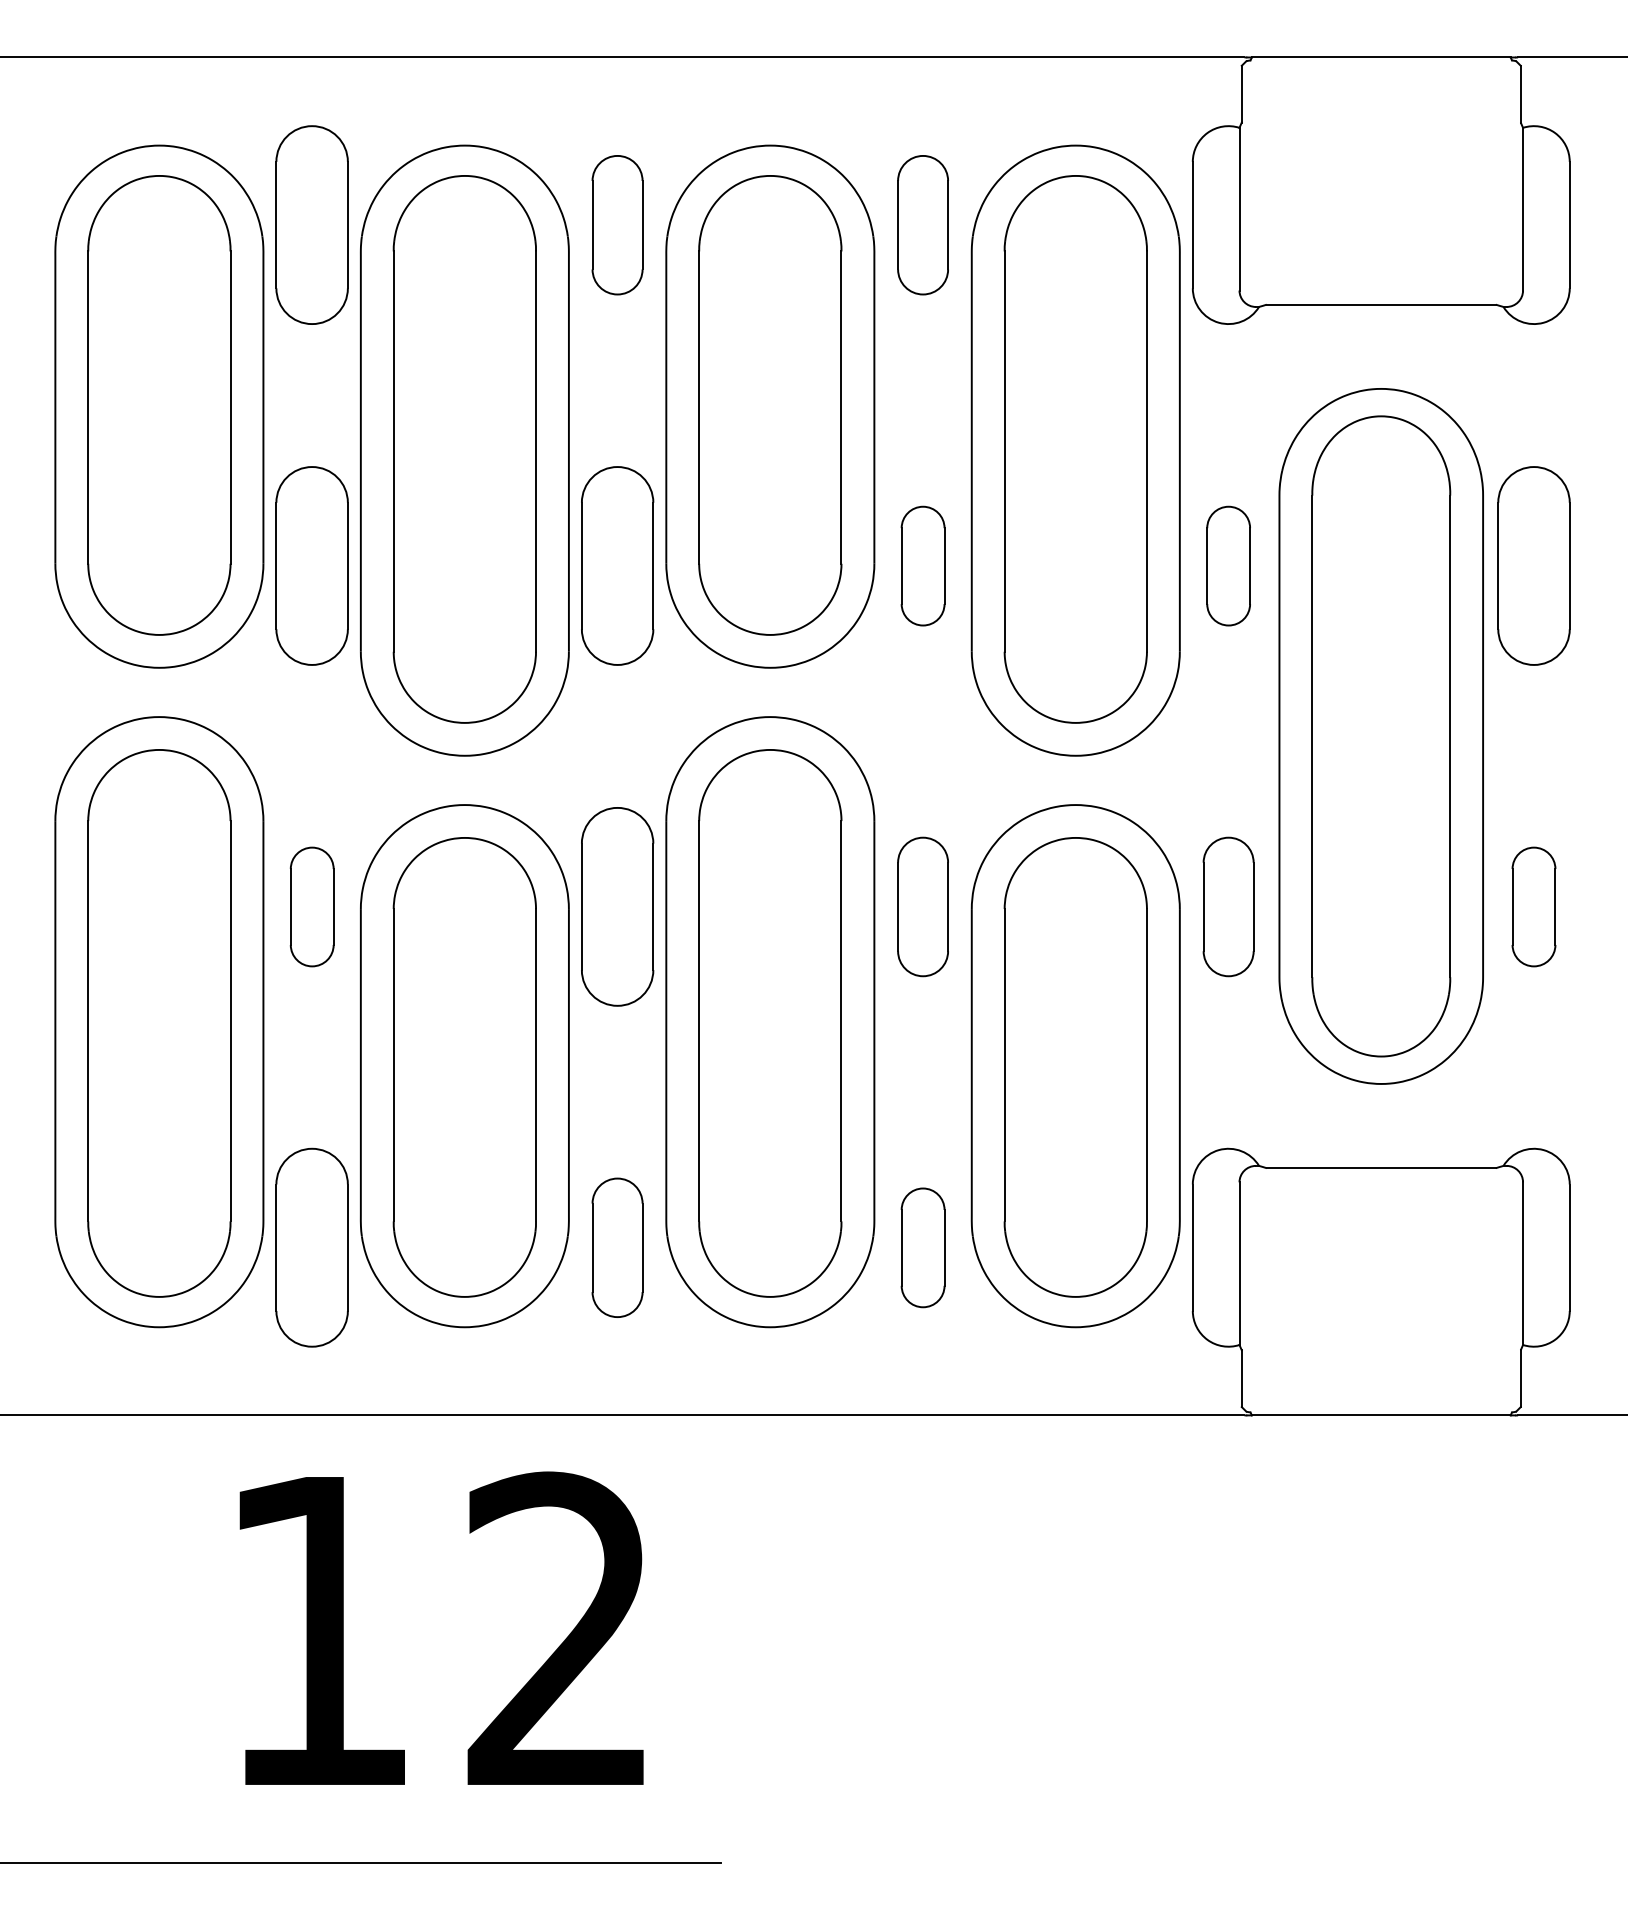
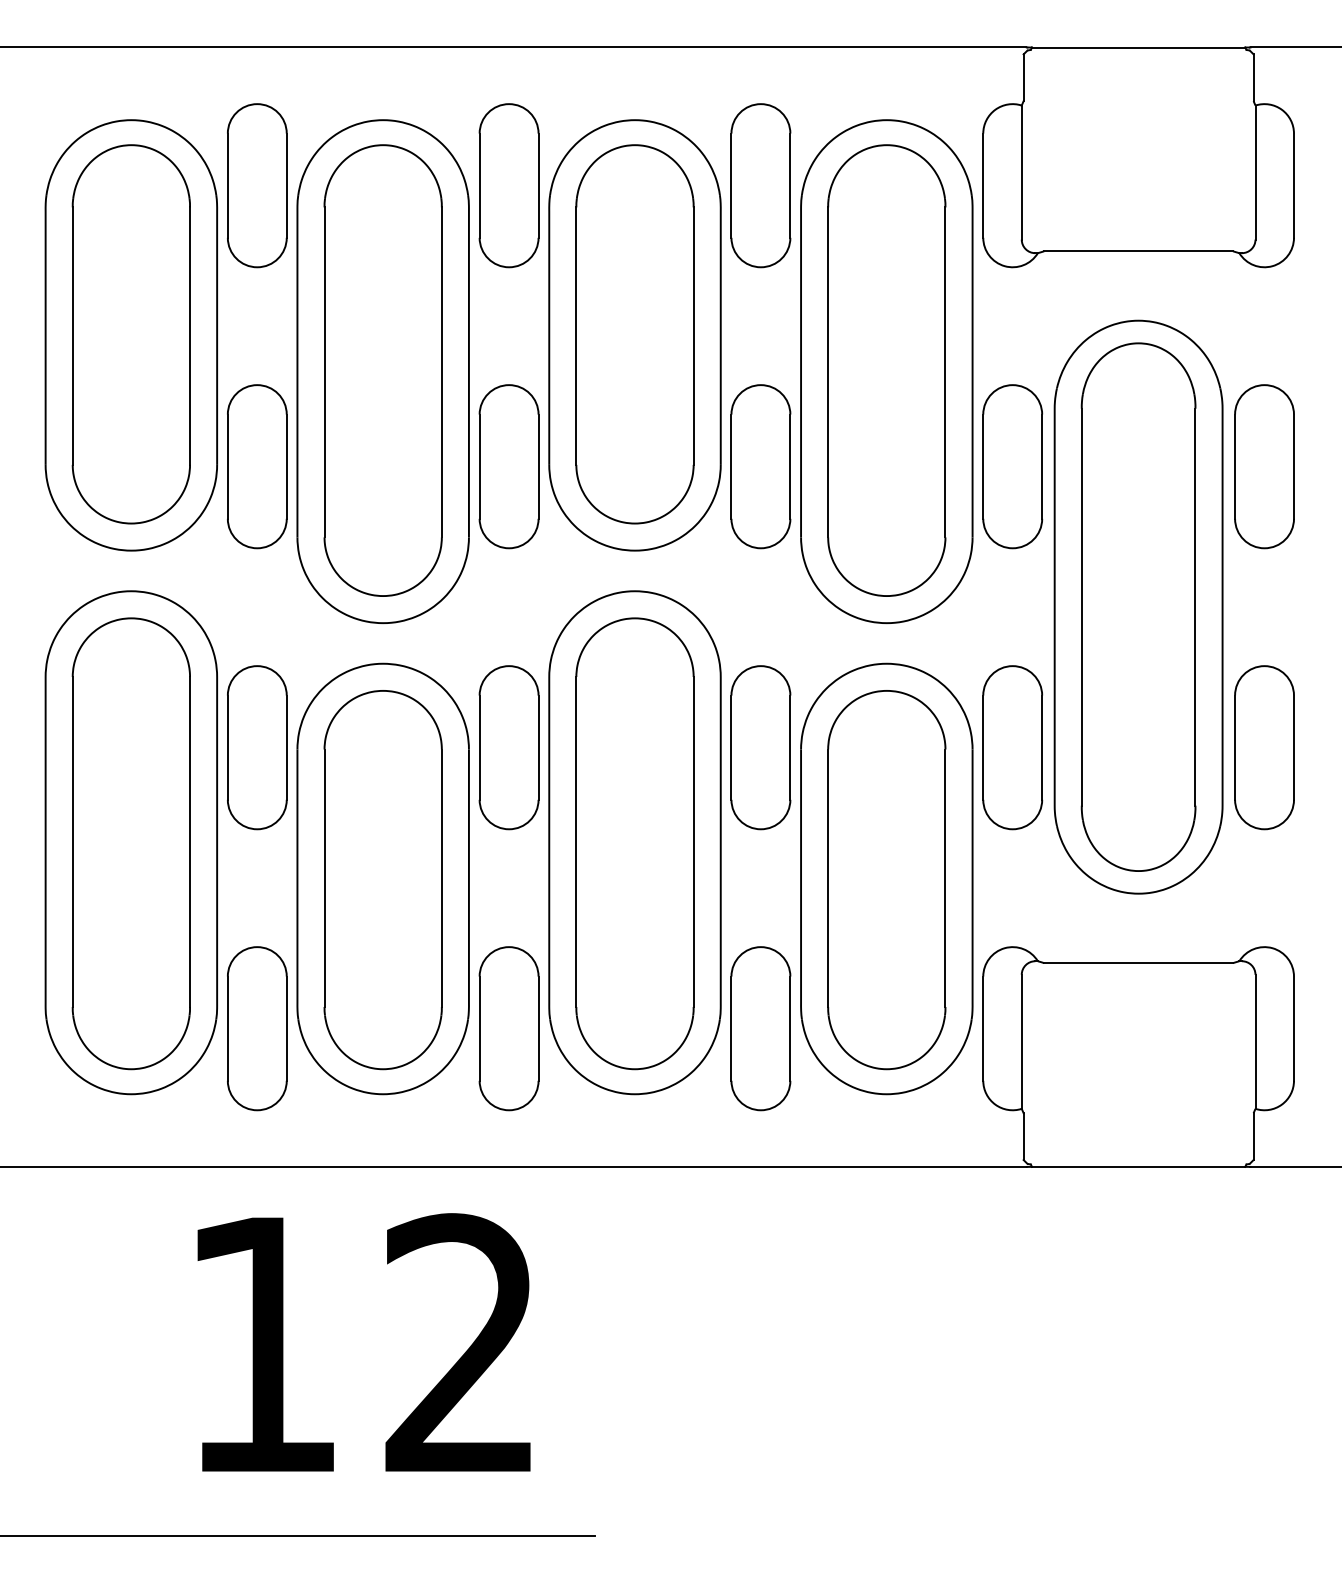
part: (616, 224) -> (508, 185), size x1.43
part: (922, 224) -> (760, 185), size x1.43
part: (922, 565) -> (760, 466), size x1.67
part: (1228, 565) -> (1012, 466), size x1.67
part: (312, 906) -> (257, 747), size x1.67
part: (922, 906) -> (760, 747), size x1.43
part: (1228, 906) -> (1012, 747), size x1.43
part: (1533, 906) -> (1264, 747), size x1.67
part: (616, 1247) -> (508, 1028), size x1.43
part: (922, 1247) -> (760, 1028), size x1.67

